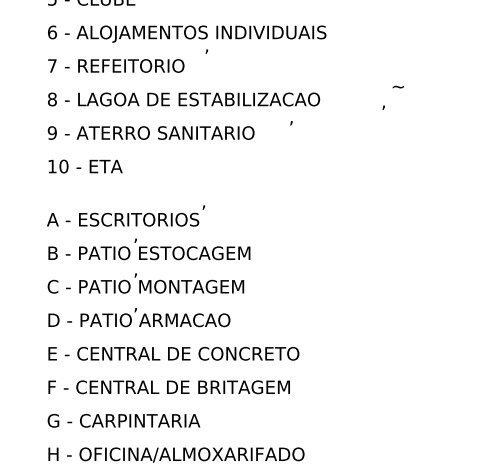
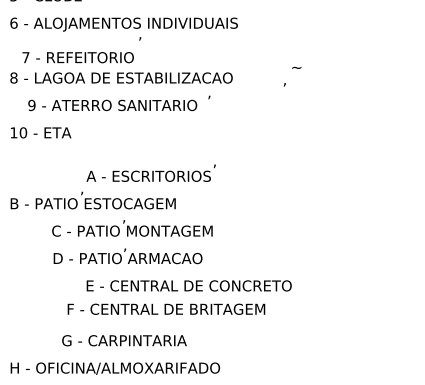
text: (115, 65) -> (77, 57), moved
text: (150, 133) -> (112, 105), moved
text: (125, 215) -> (150, 172), moved
text: (146, 283) -> (132, 228), moved
text: (138, 317) -> (127, 256), moved
text: (172, 353) -> (188, 285), moved
text: (169, 386) -> (166, 308), moved
text: (124, 420) -> (124, 340), moved

